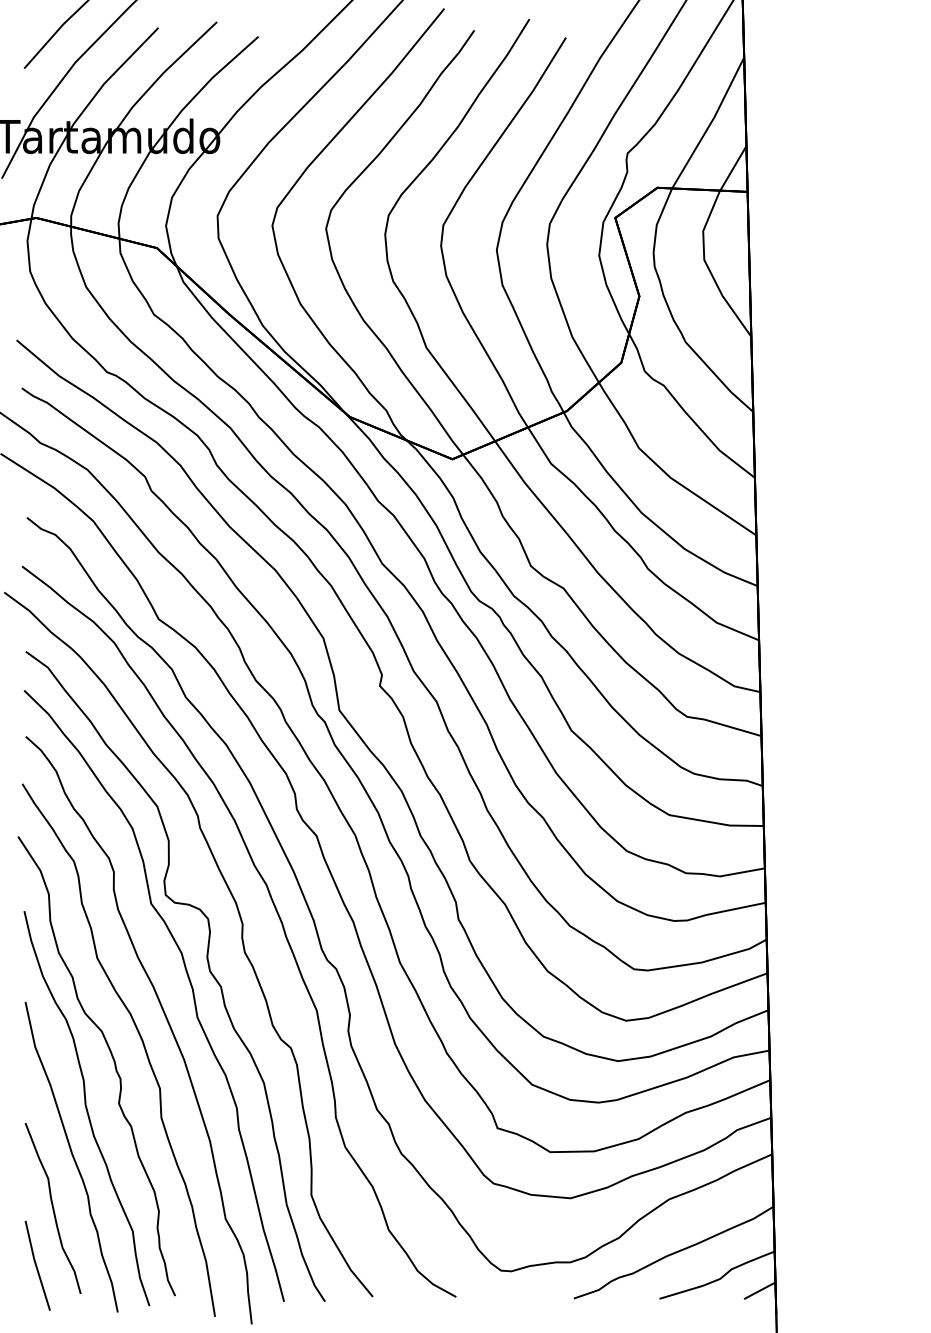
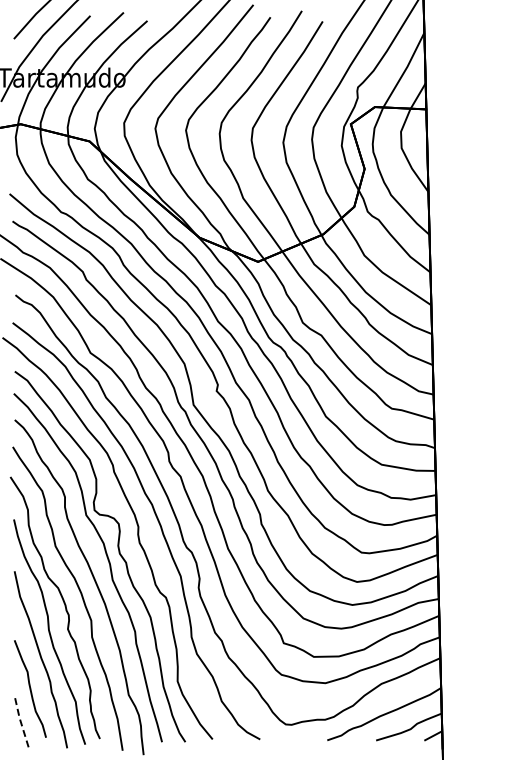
line: (35, 1263) -> (20, 720), solid -> dashed

